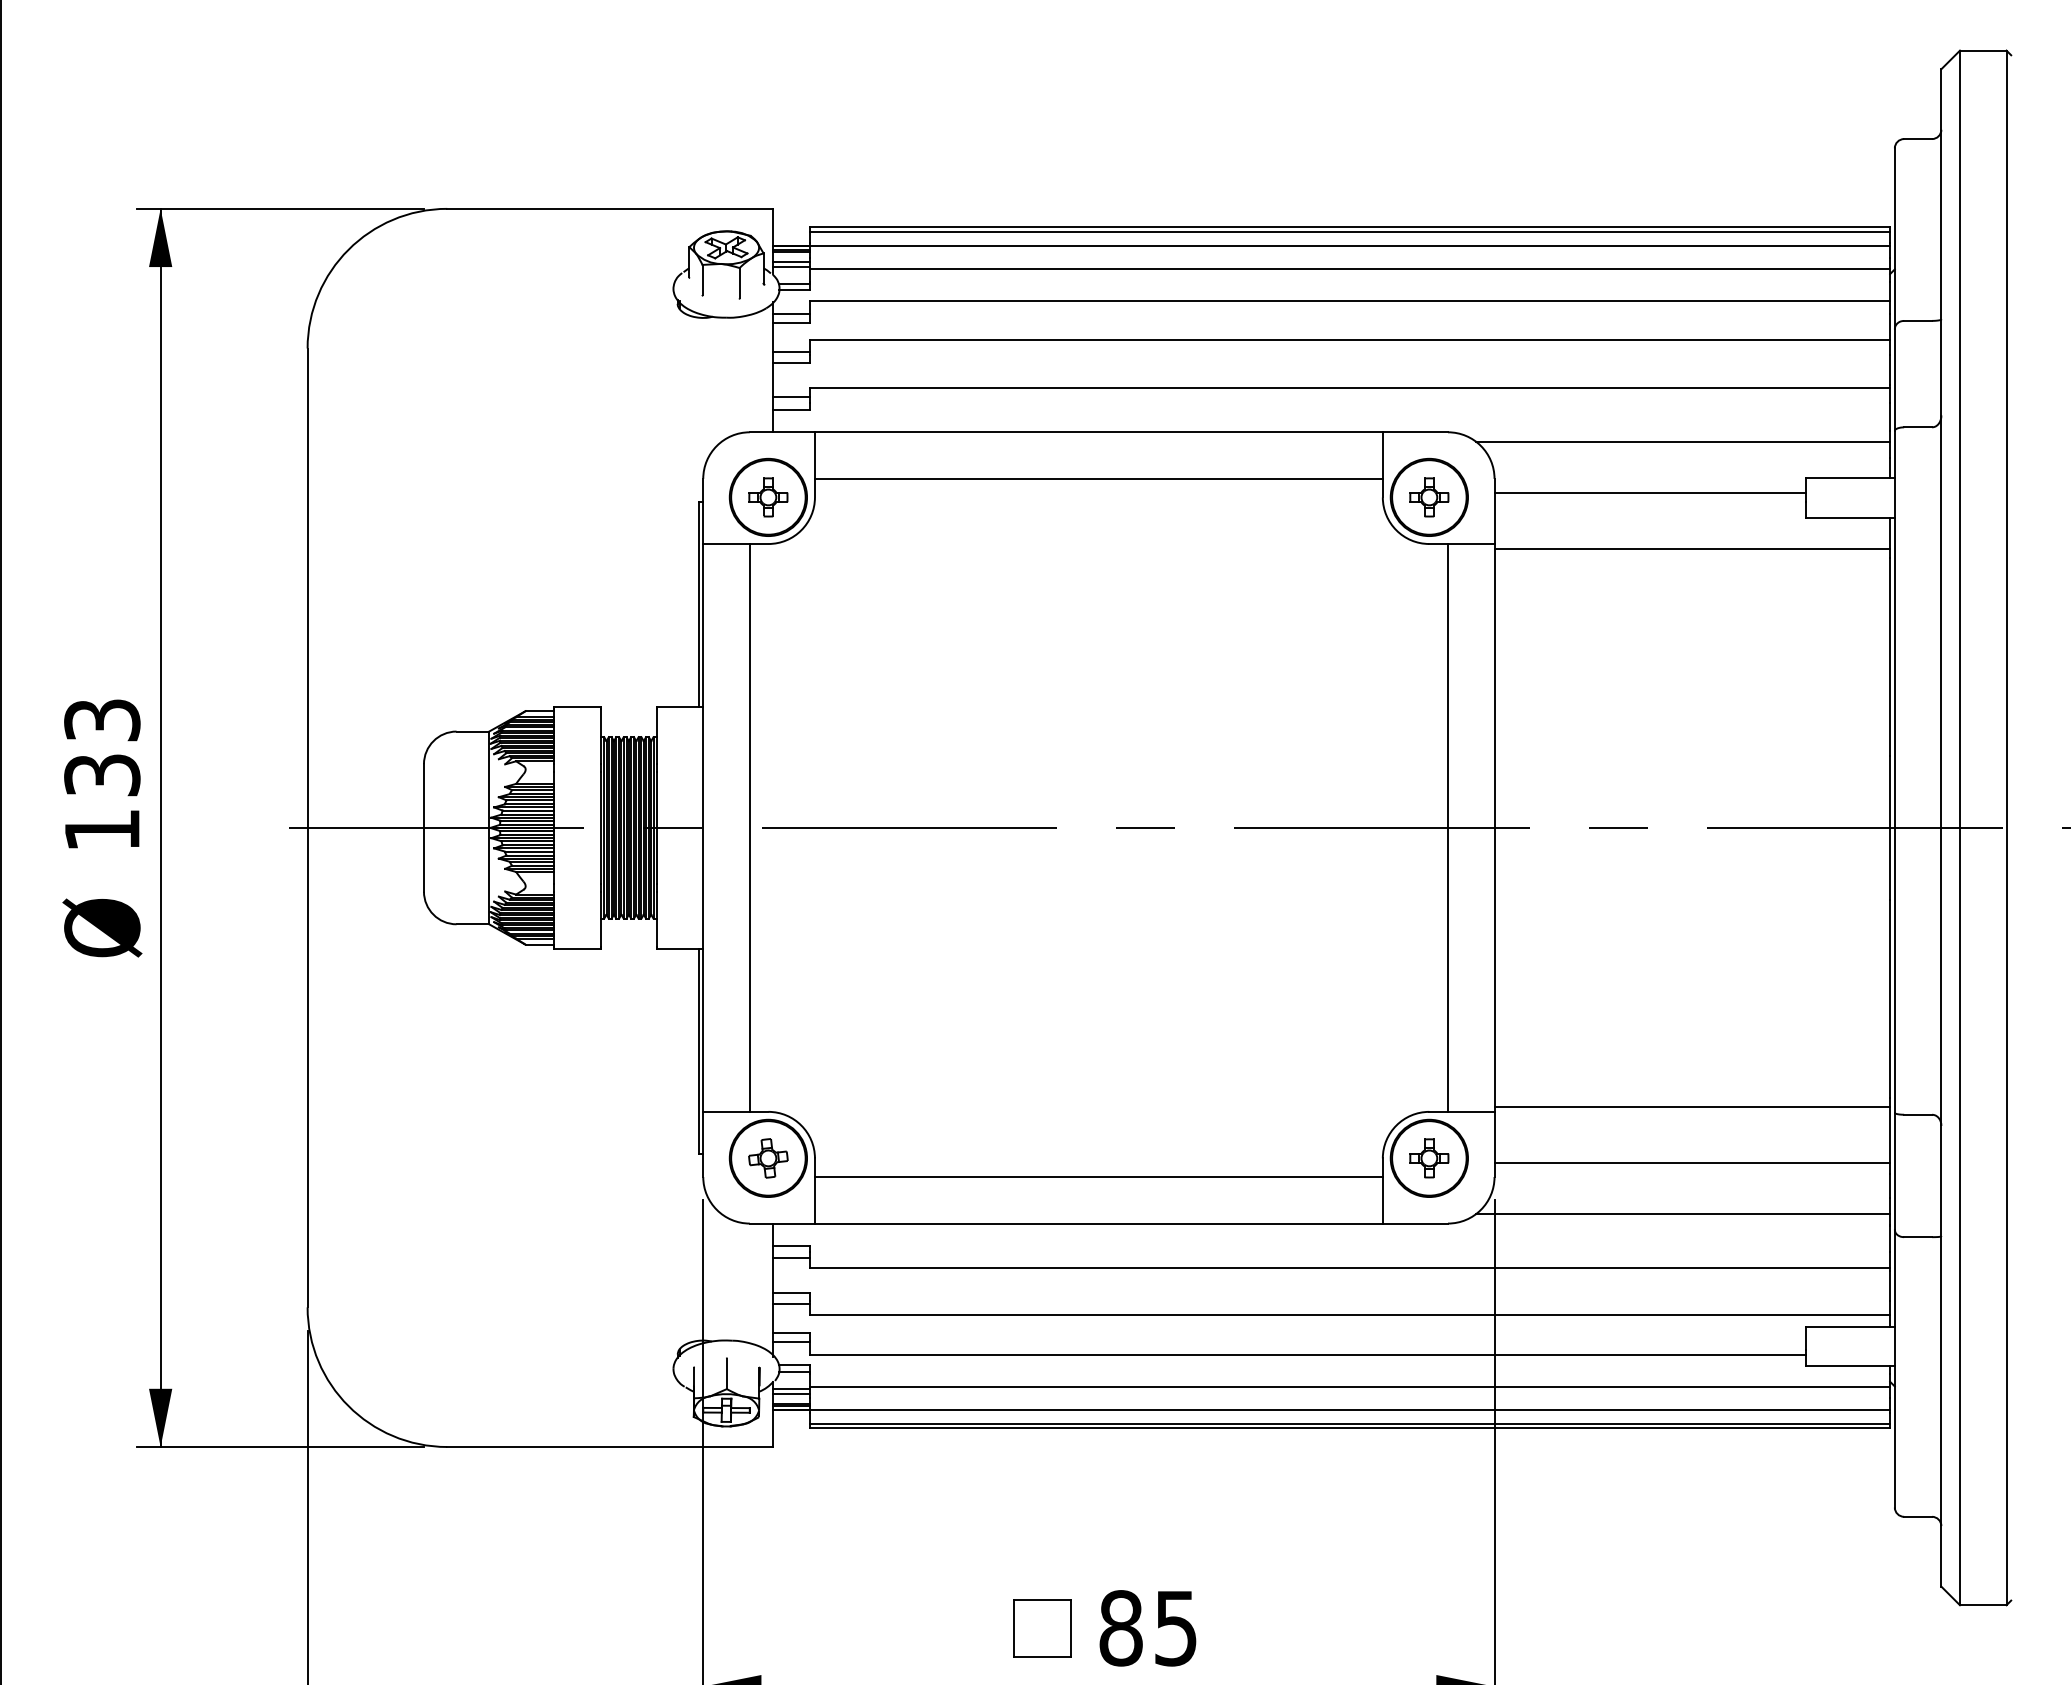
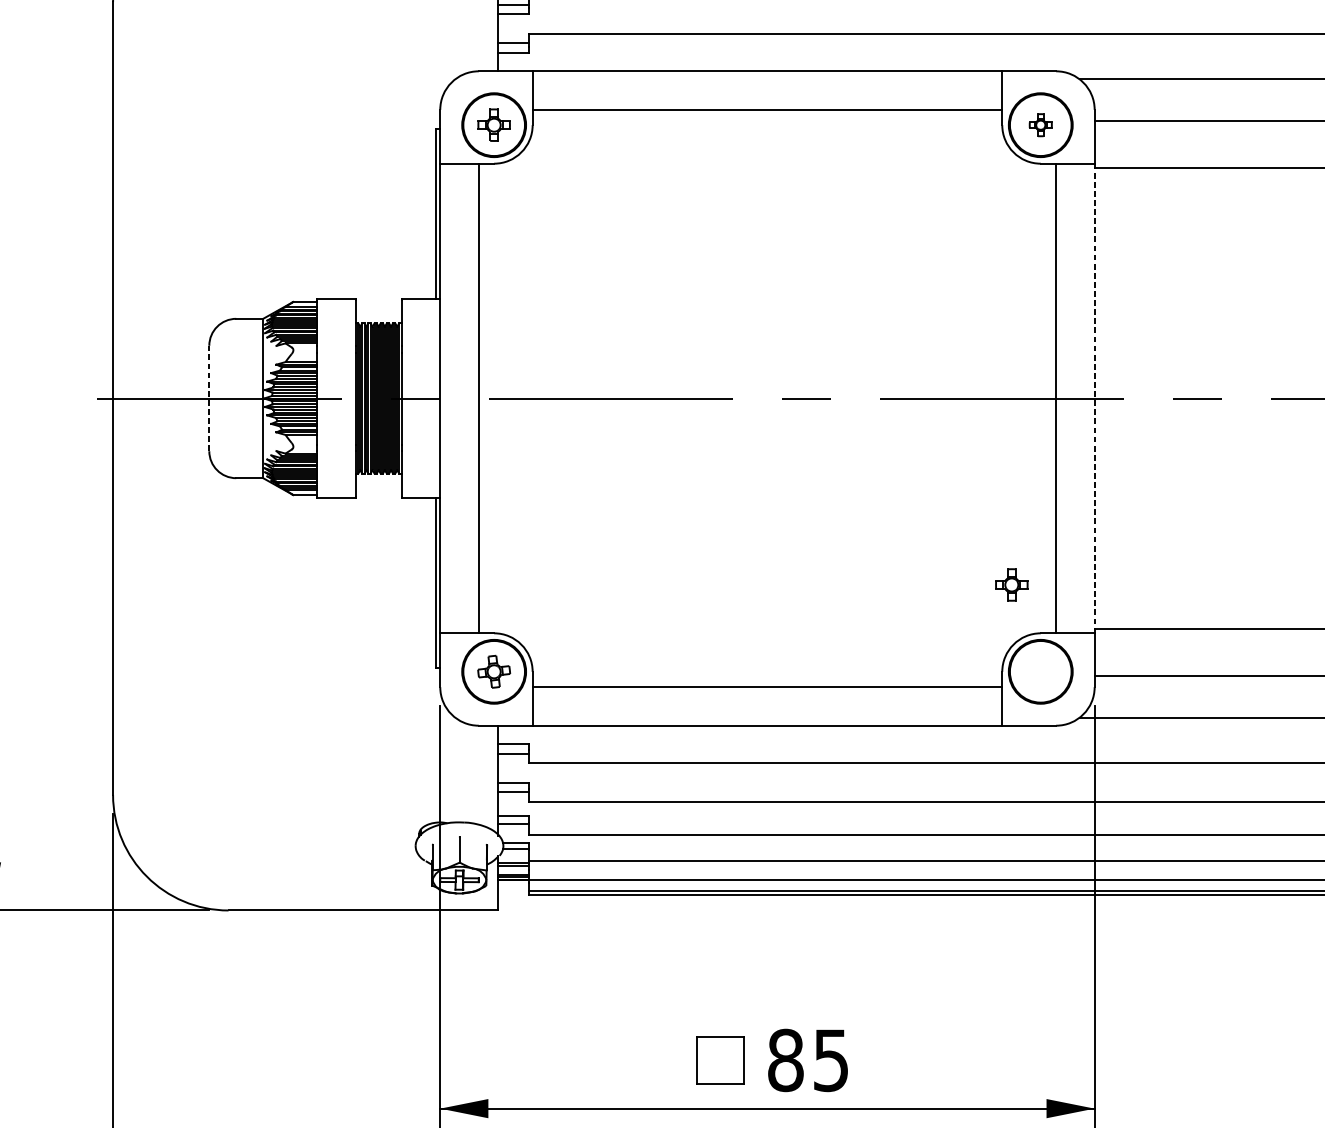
part: (1429, 497) -> (1040, 125), size x0.7
line: (423, 827) -> (208, 398), solid -> dashed
line: (1494, 827) -> (1094, 398), solid -> dashed
part: (1429, 1158) -> (1011, 585), moved

